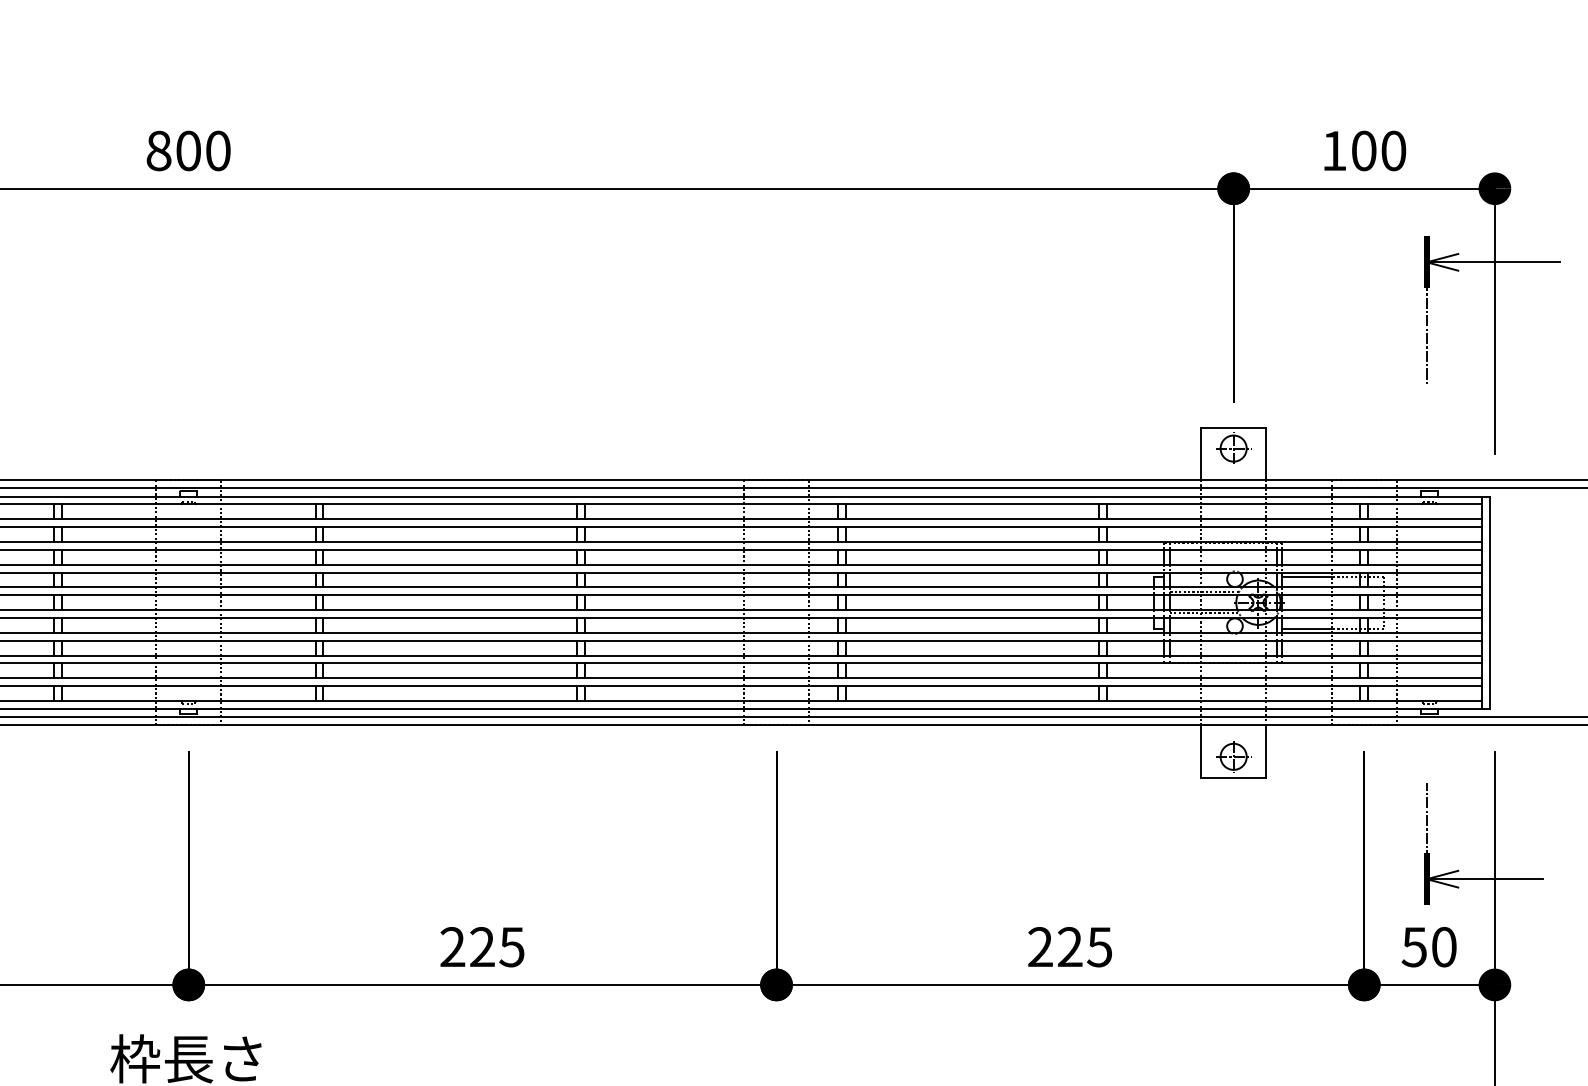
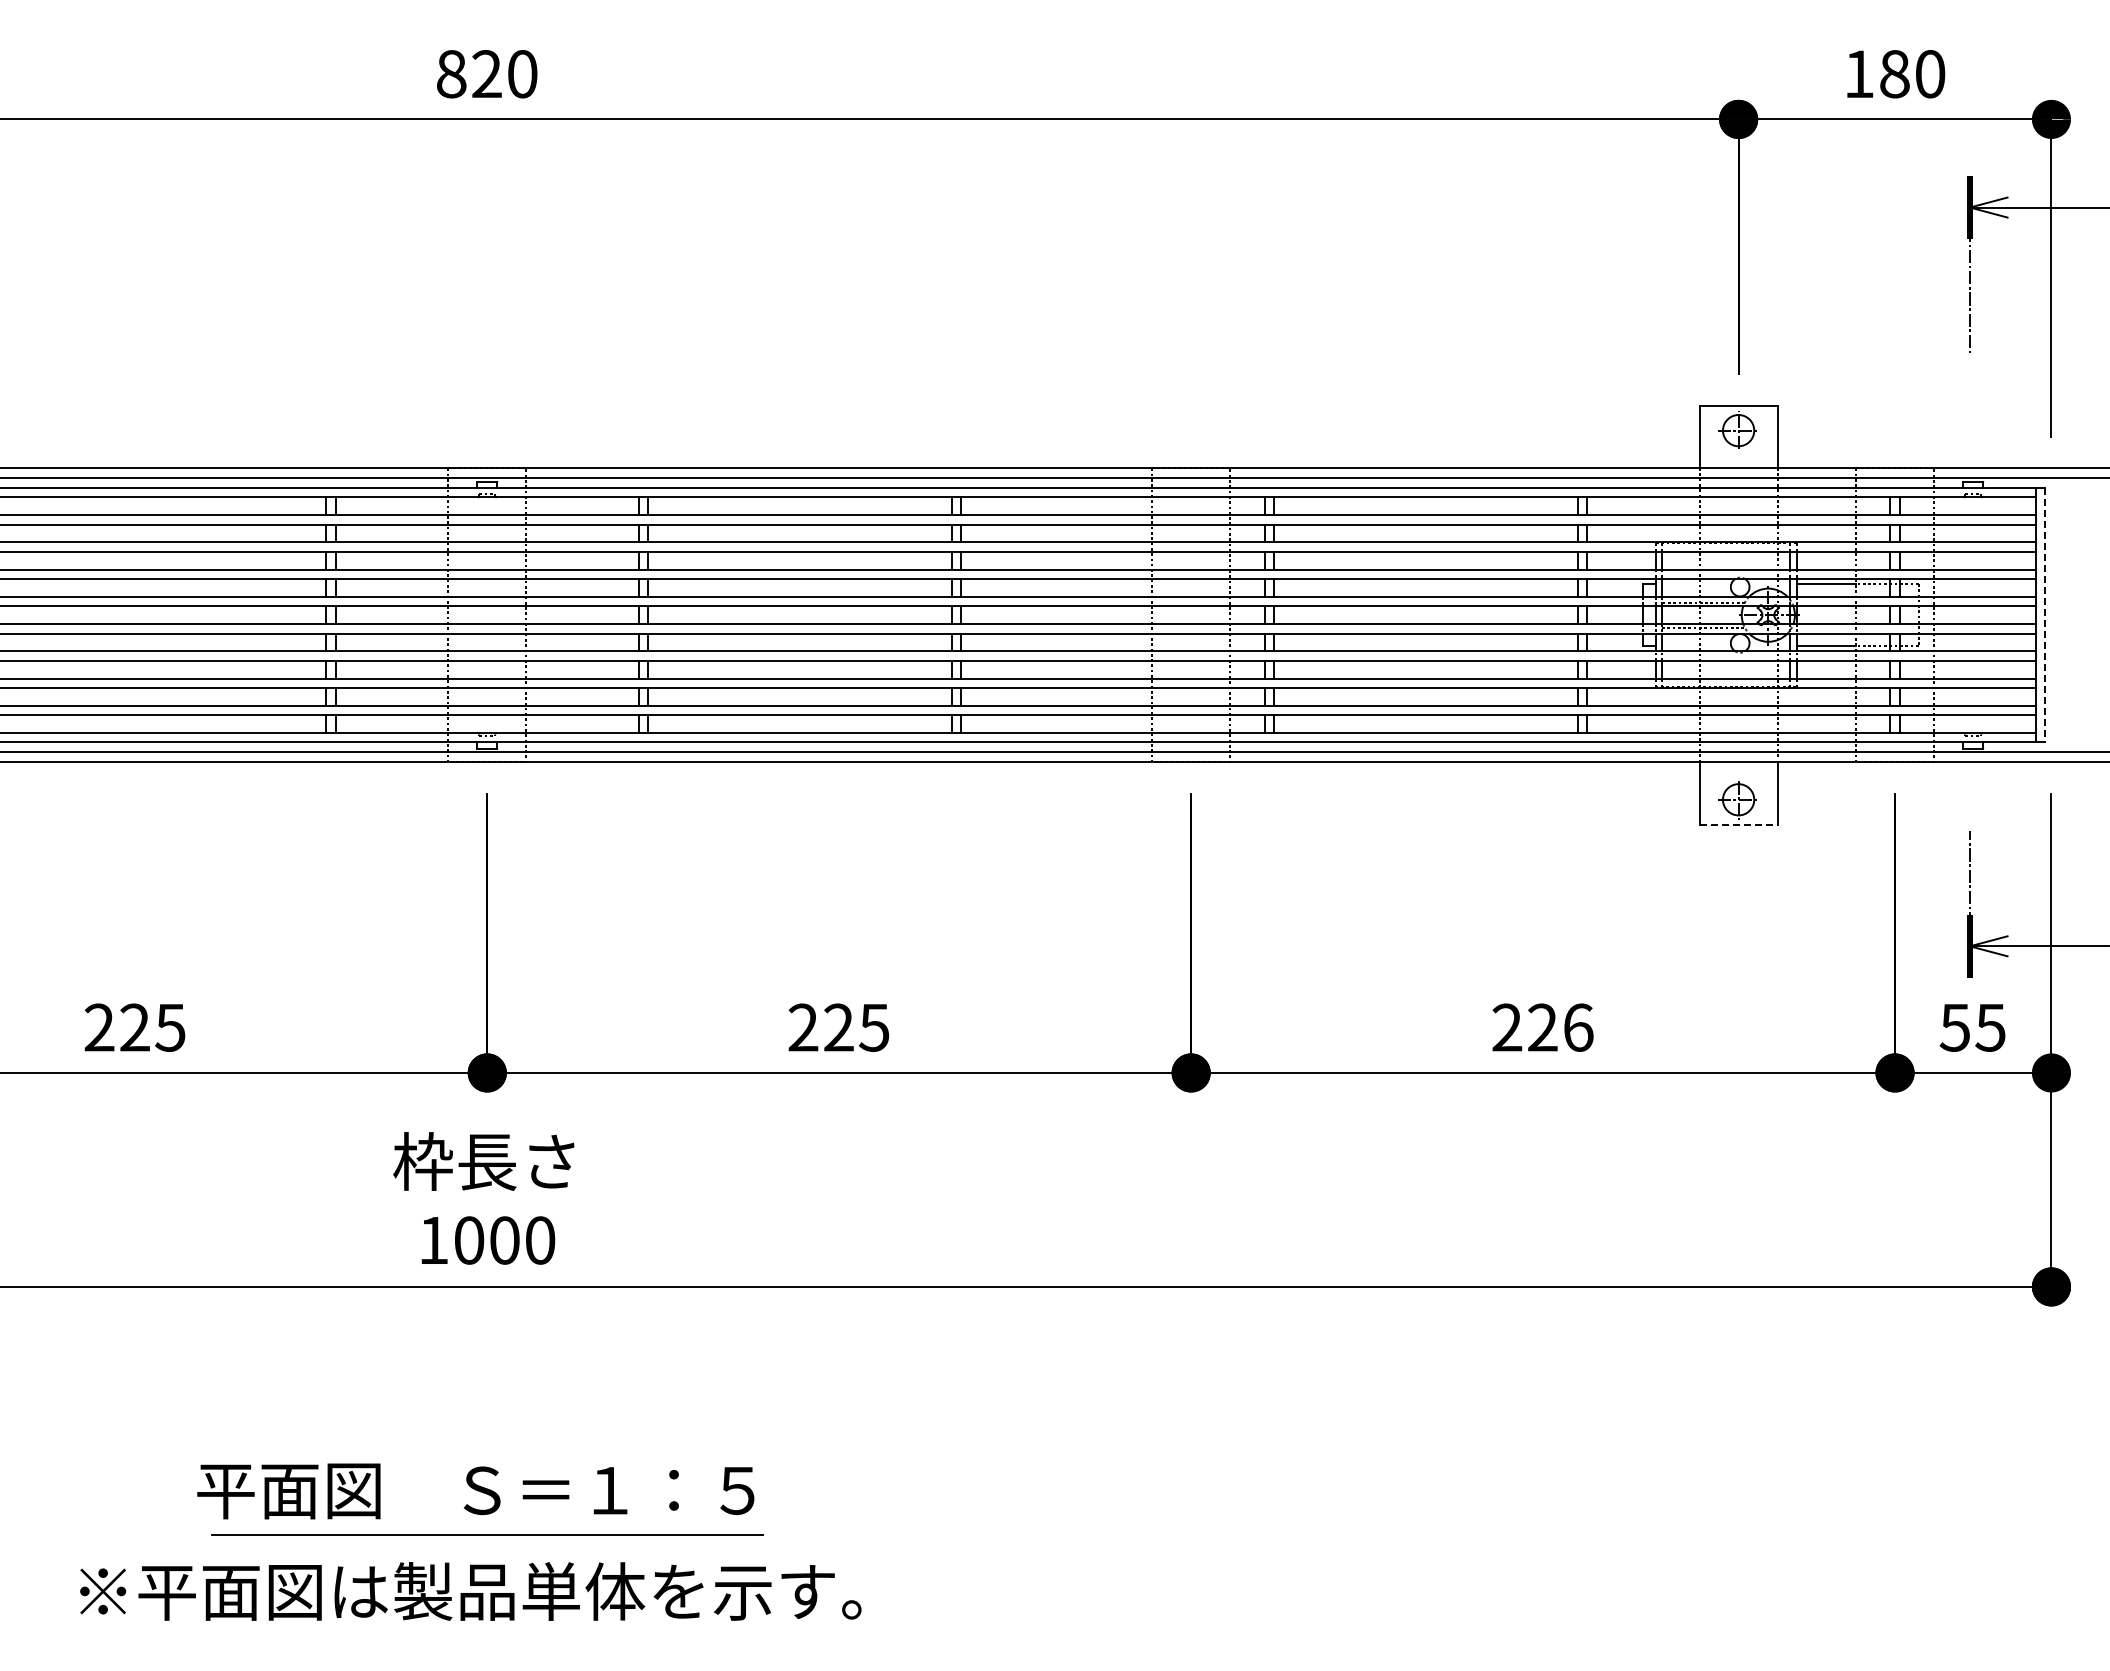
text: (188, 151) -> (486, 74), 800 -> 820
text: (1363, 151) -> (1894, 74), 100 -> 180
line: (1489, 602) -> (2045, 615), solid -> dashed
line: (1234, 777) -> (1739, 824), solid -> dashed
text: (1099, 946) -> (1577, 1027), 225 -> 226
text: (1443, 946) -> (1990, 1027), 50 -> 55

